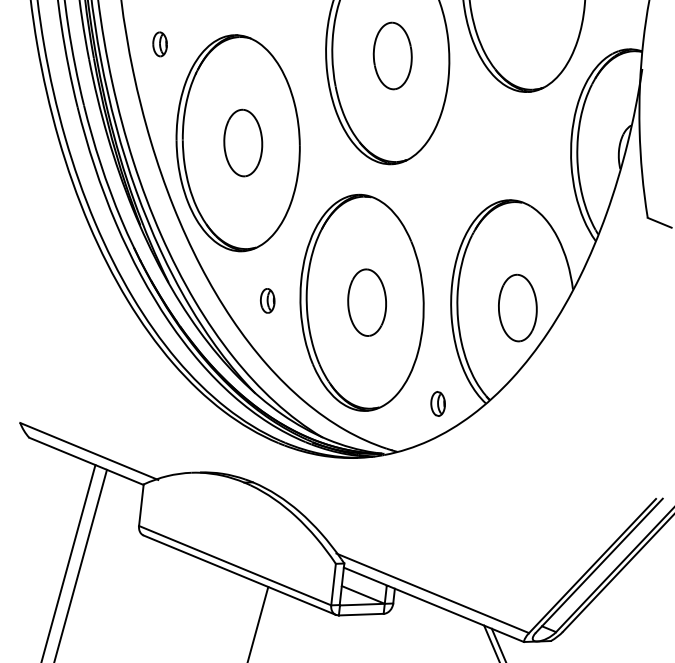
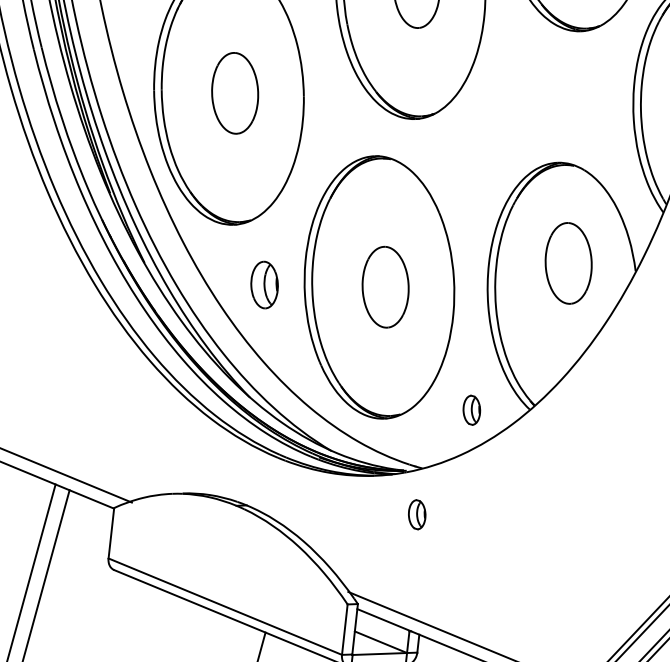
part: (267, 300) -> (264, 284), size x1.6
part: (517, 307) -> (568, 262), moved
part: (392, 489) -> (416, 514), added

